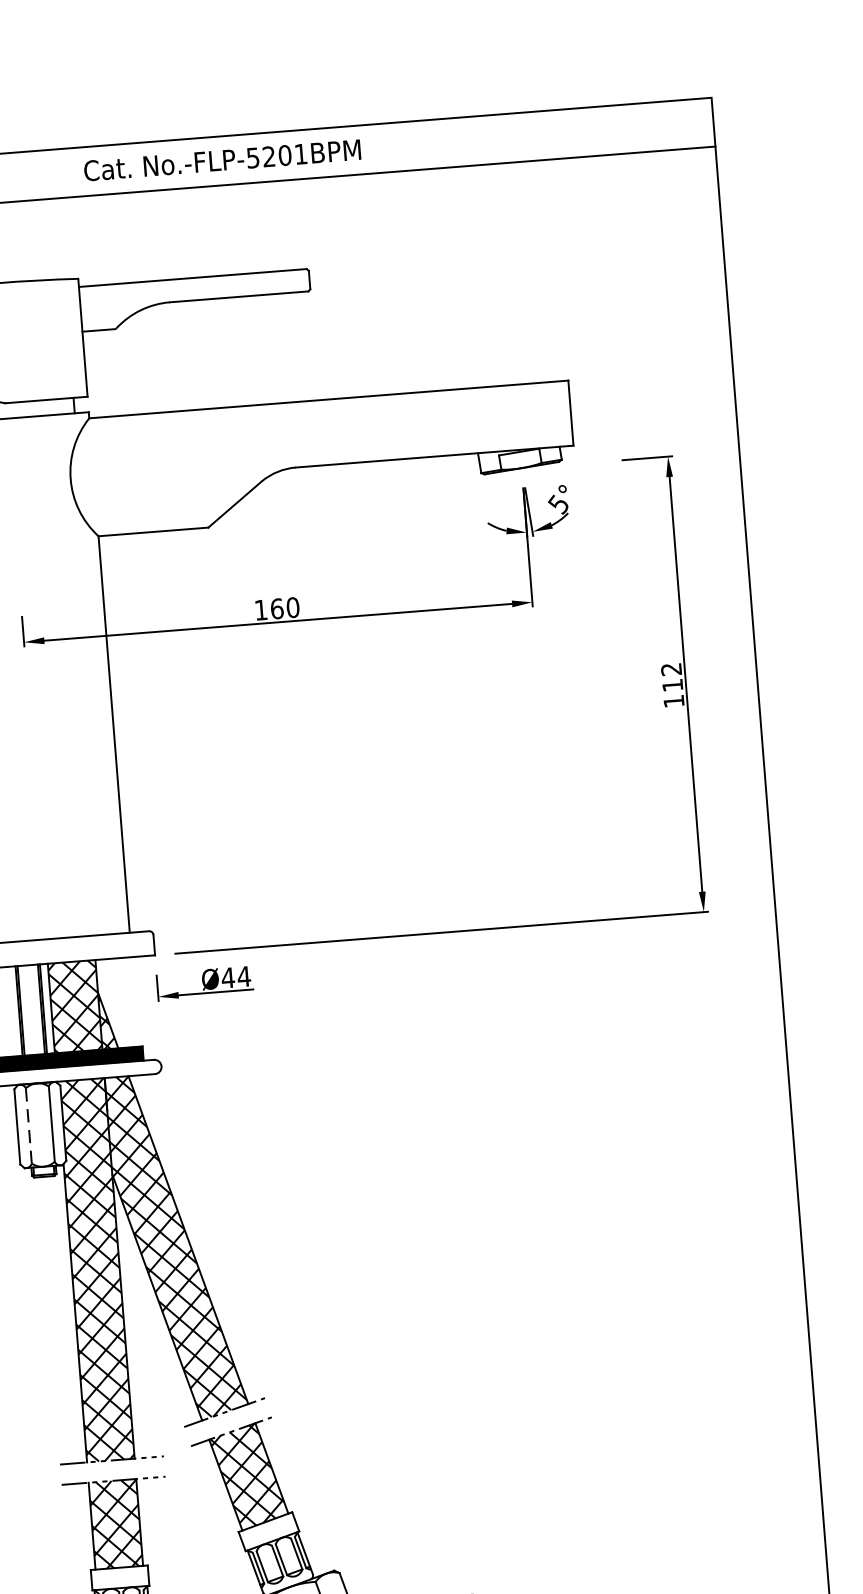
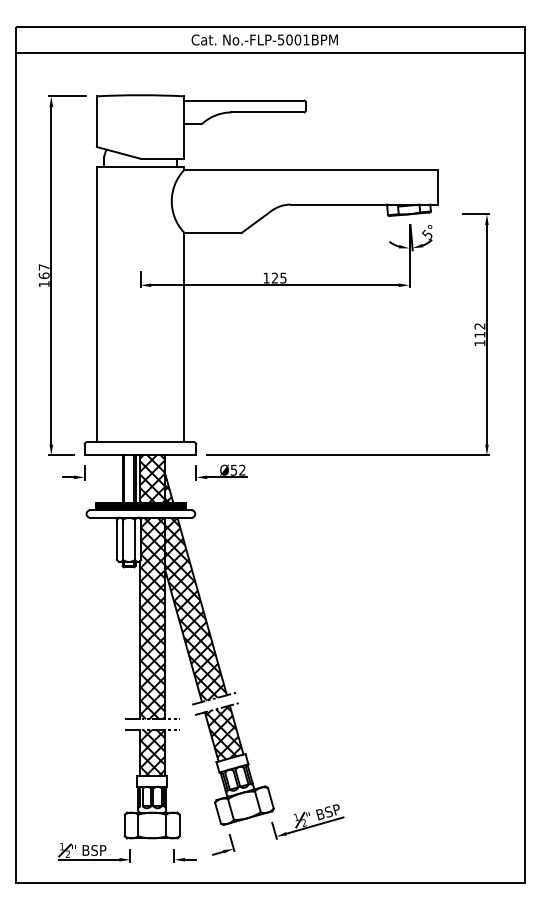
text: (269, 155) -> (289, 39), No.-FLP-5201BPM -> No.-FLP-5001BPM
text: (283, 607) -> (278, 277), 160 -> 125
text: (234, 975) -> (237, 469), Ø44 -> Ø52
line: (27, 1125) -> (122, 539), dashed -> solid

